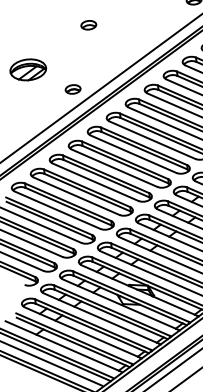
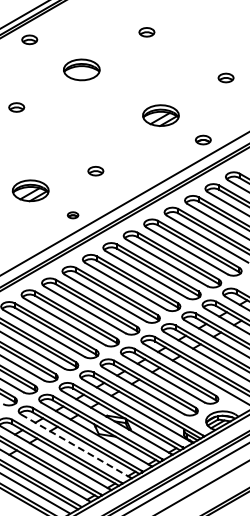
part: (88, 25) -> (95, 171), moved
part: (72, 89) -> (72, 215), size x0.7
line: (102, 318) -> (76, 446), solid -> dashed

